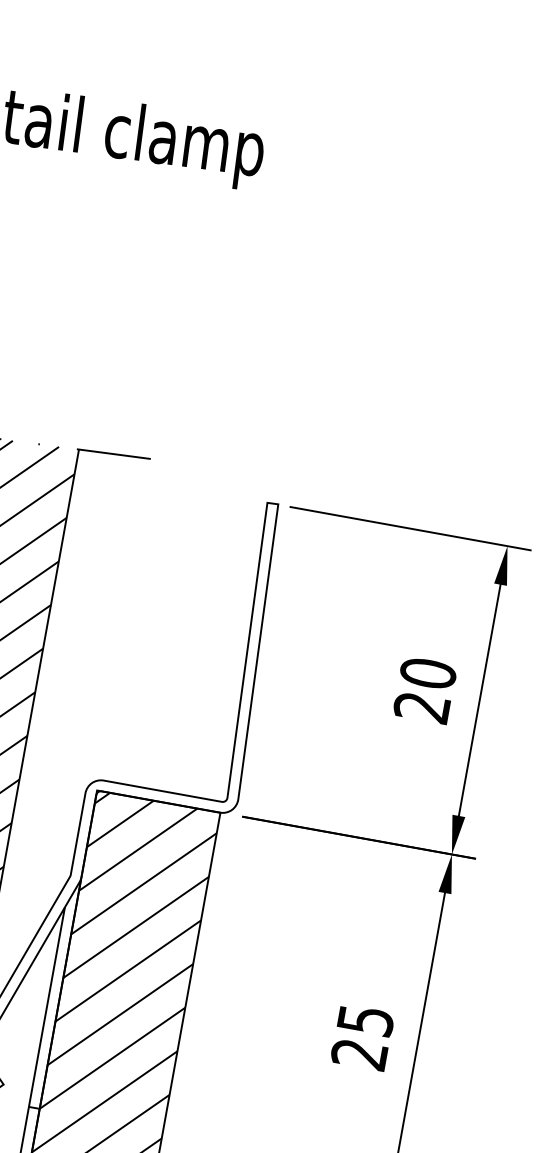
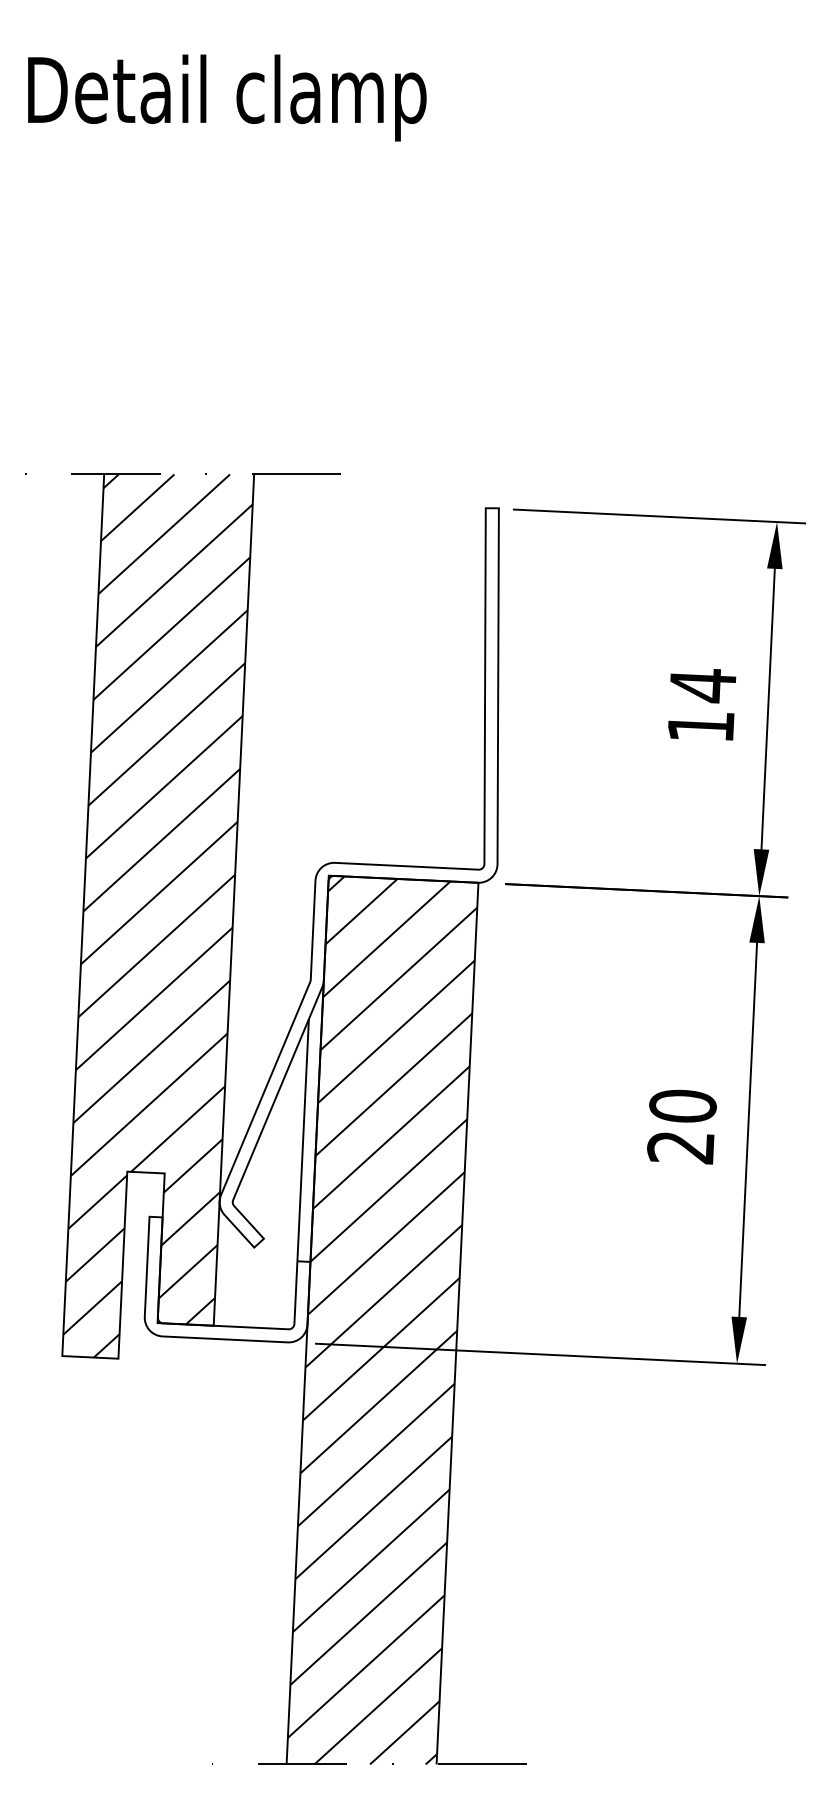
text: (424, 690) -> (701, 706), 20 -> 14
text: (365, 1020) -> (682, 1106), 25 -> 20

